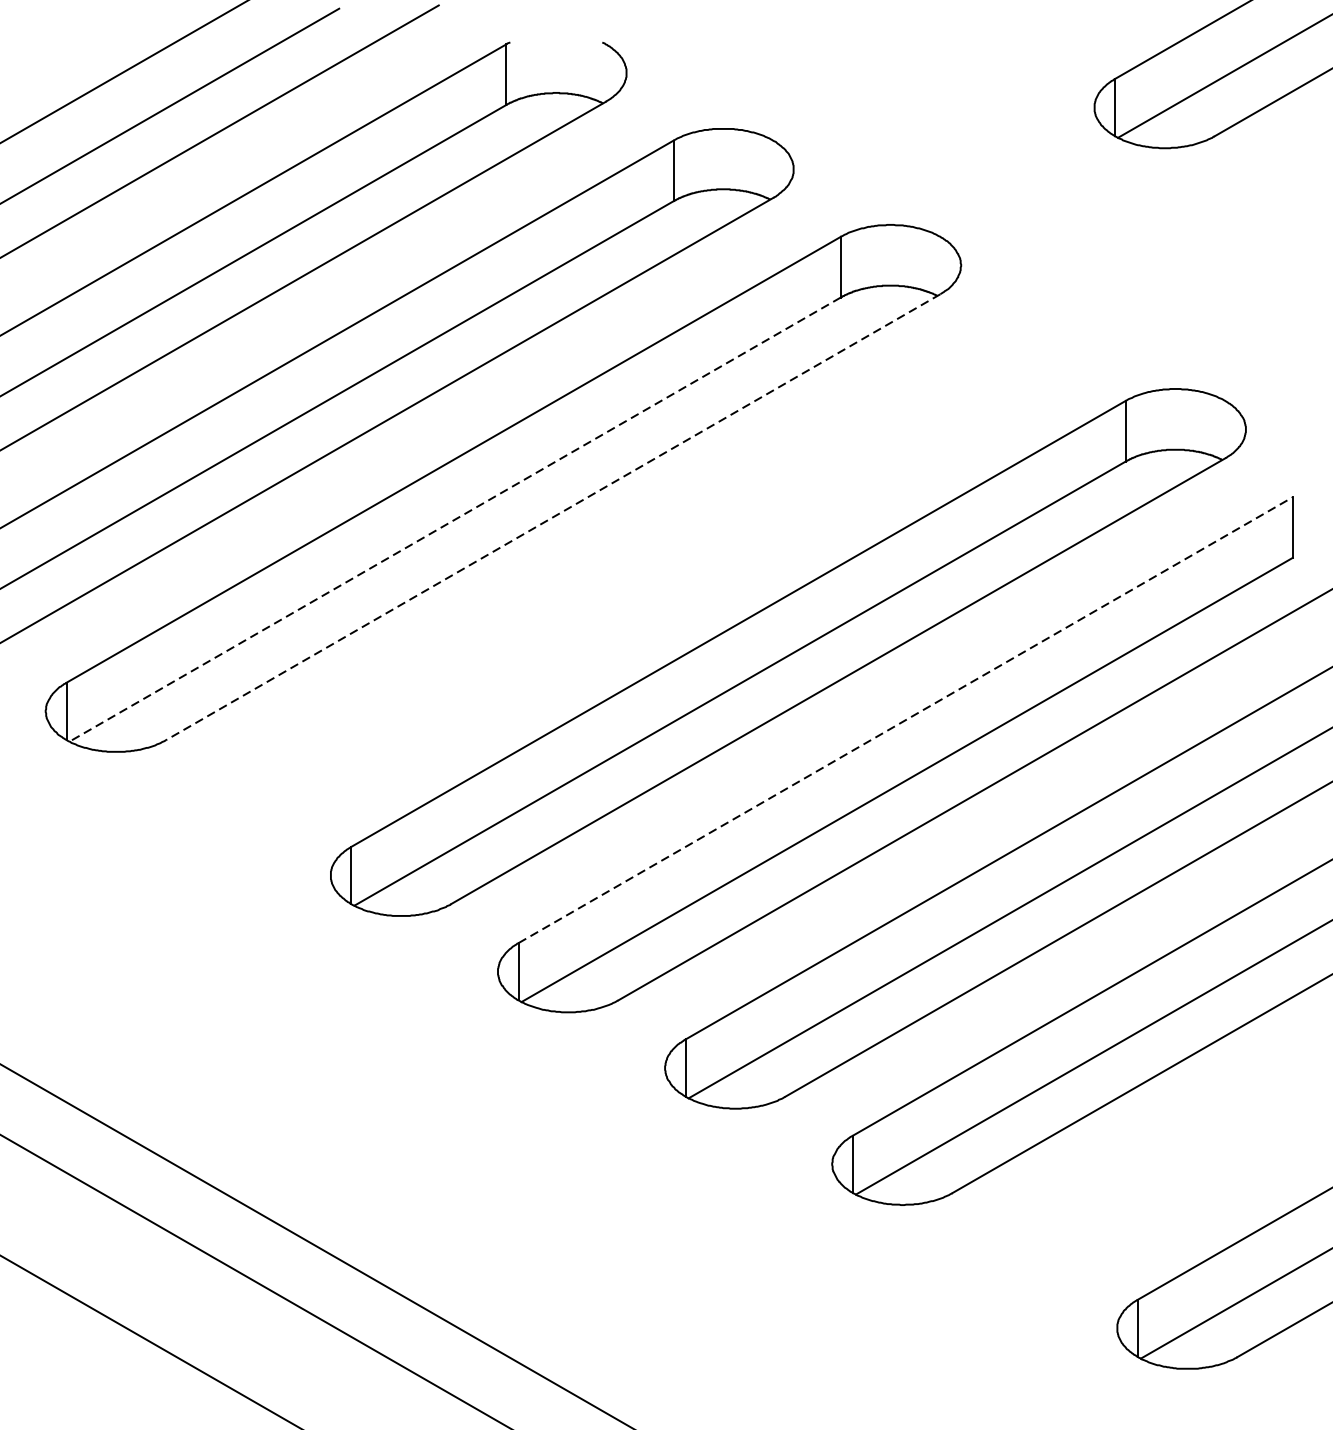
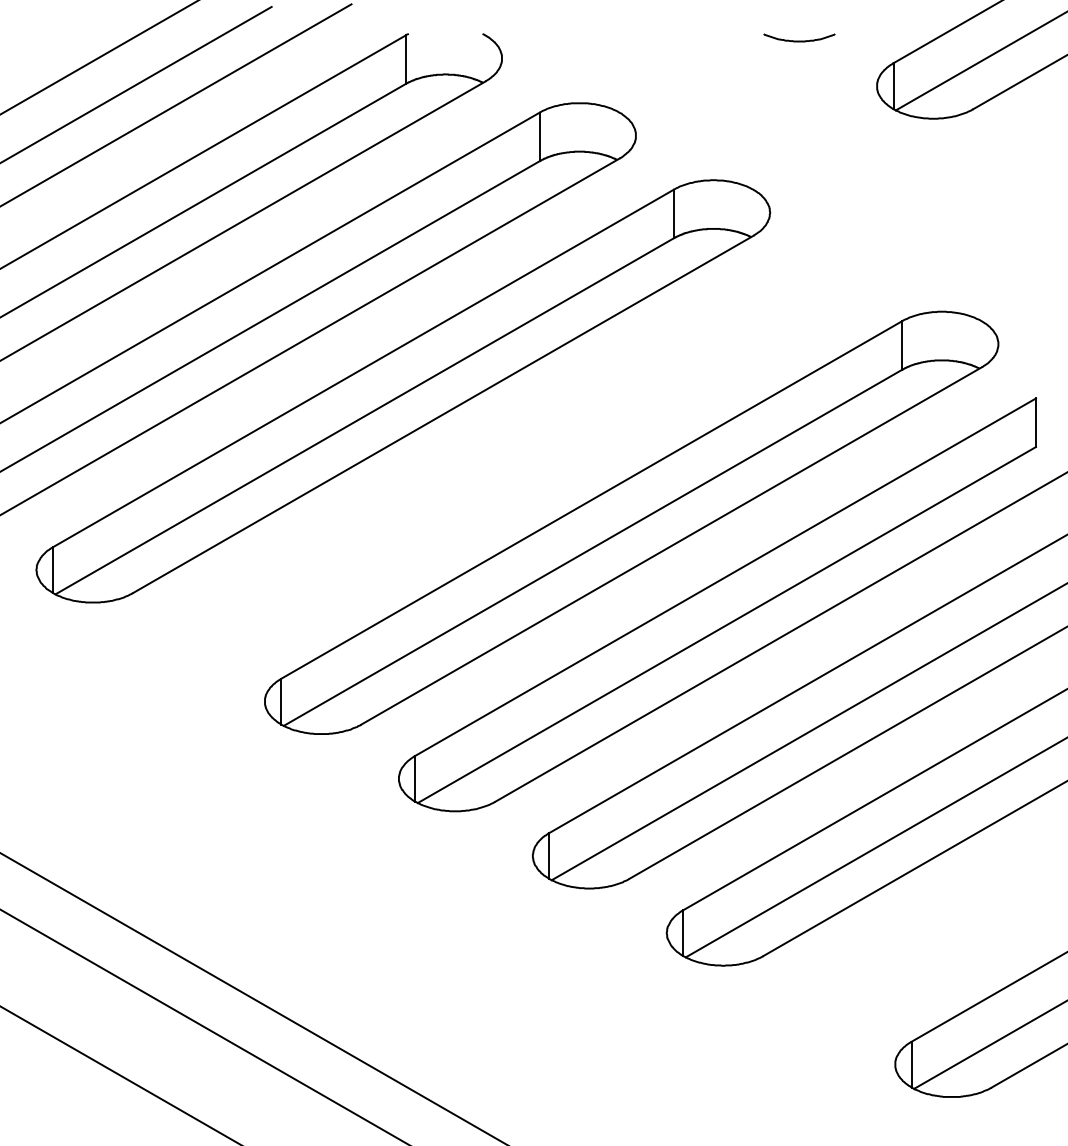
curve: (997, 50) -> (799, 40), added
line: (552, 517) -> (442, 414), dashed -> solid
line: (455, 519) -> (364, 416), dashed -> solid
line: (906, 719) -> (726, 576), dashed -> solid

